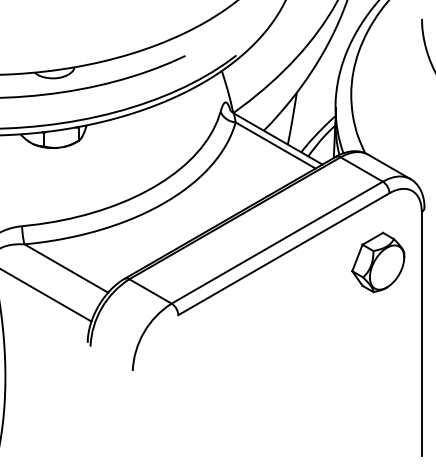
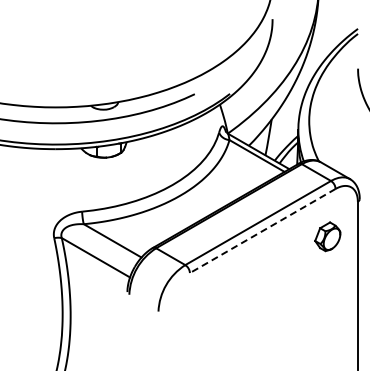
line: (283, 254) -> (262, 231), solid -> dashed
part: (377, 262) -> (327, 236), size x0.7

